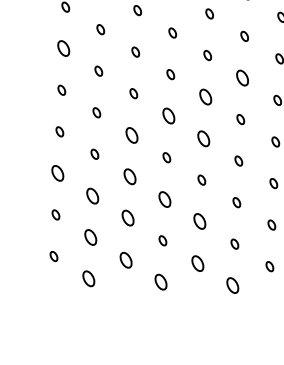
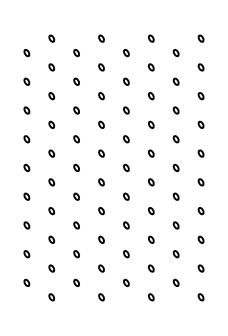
part: (63, 49) -> (26, 139), size x0.62
part: (243, 77) -> (151, 153), size x0.62
part: (205, 96) -> (126, 167), size x0.62
part: (168, 116) -> (101, 182), size x0.62
part: (131, 134) -> (76, 196), size x0.62
part: (203, 138) -> (126, 196), size x0.62
part: (57, 173) -> (26, 225), size x0.62
part: (129, 176) -> (76, 225), size x0.62
part: (92, 195) -> (51, 239), size x0.62
part: (164, 198) -> (101, 239), size x0.62
part: (127, 218) -> (76, 254), size x0.62
part: (199, 222) -> (126, 254), size x0.62
part: (90, 237) -> (51, 268), size x0.62
part: (125, 259) -> (76, 282), size x0.62
part: (198, 262) -> (126, 282), size x0.62
part: (88, 279) -> (51, 297), size x0.62
part: (160, 282) -> (101, 297), size x0.62
part: (233, 286) -> (151, 297), size x0.62

